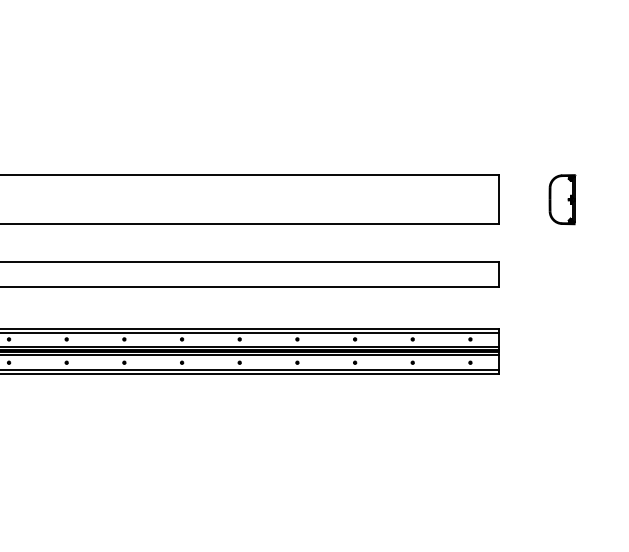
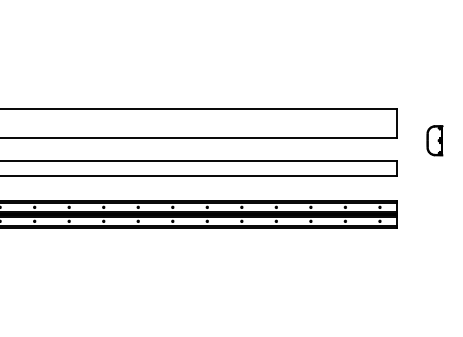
part: (561, 199) -> (434, 140), moved

